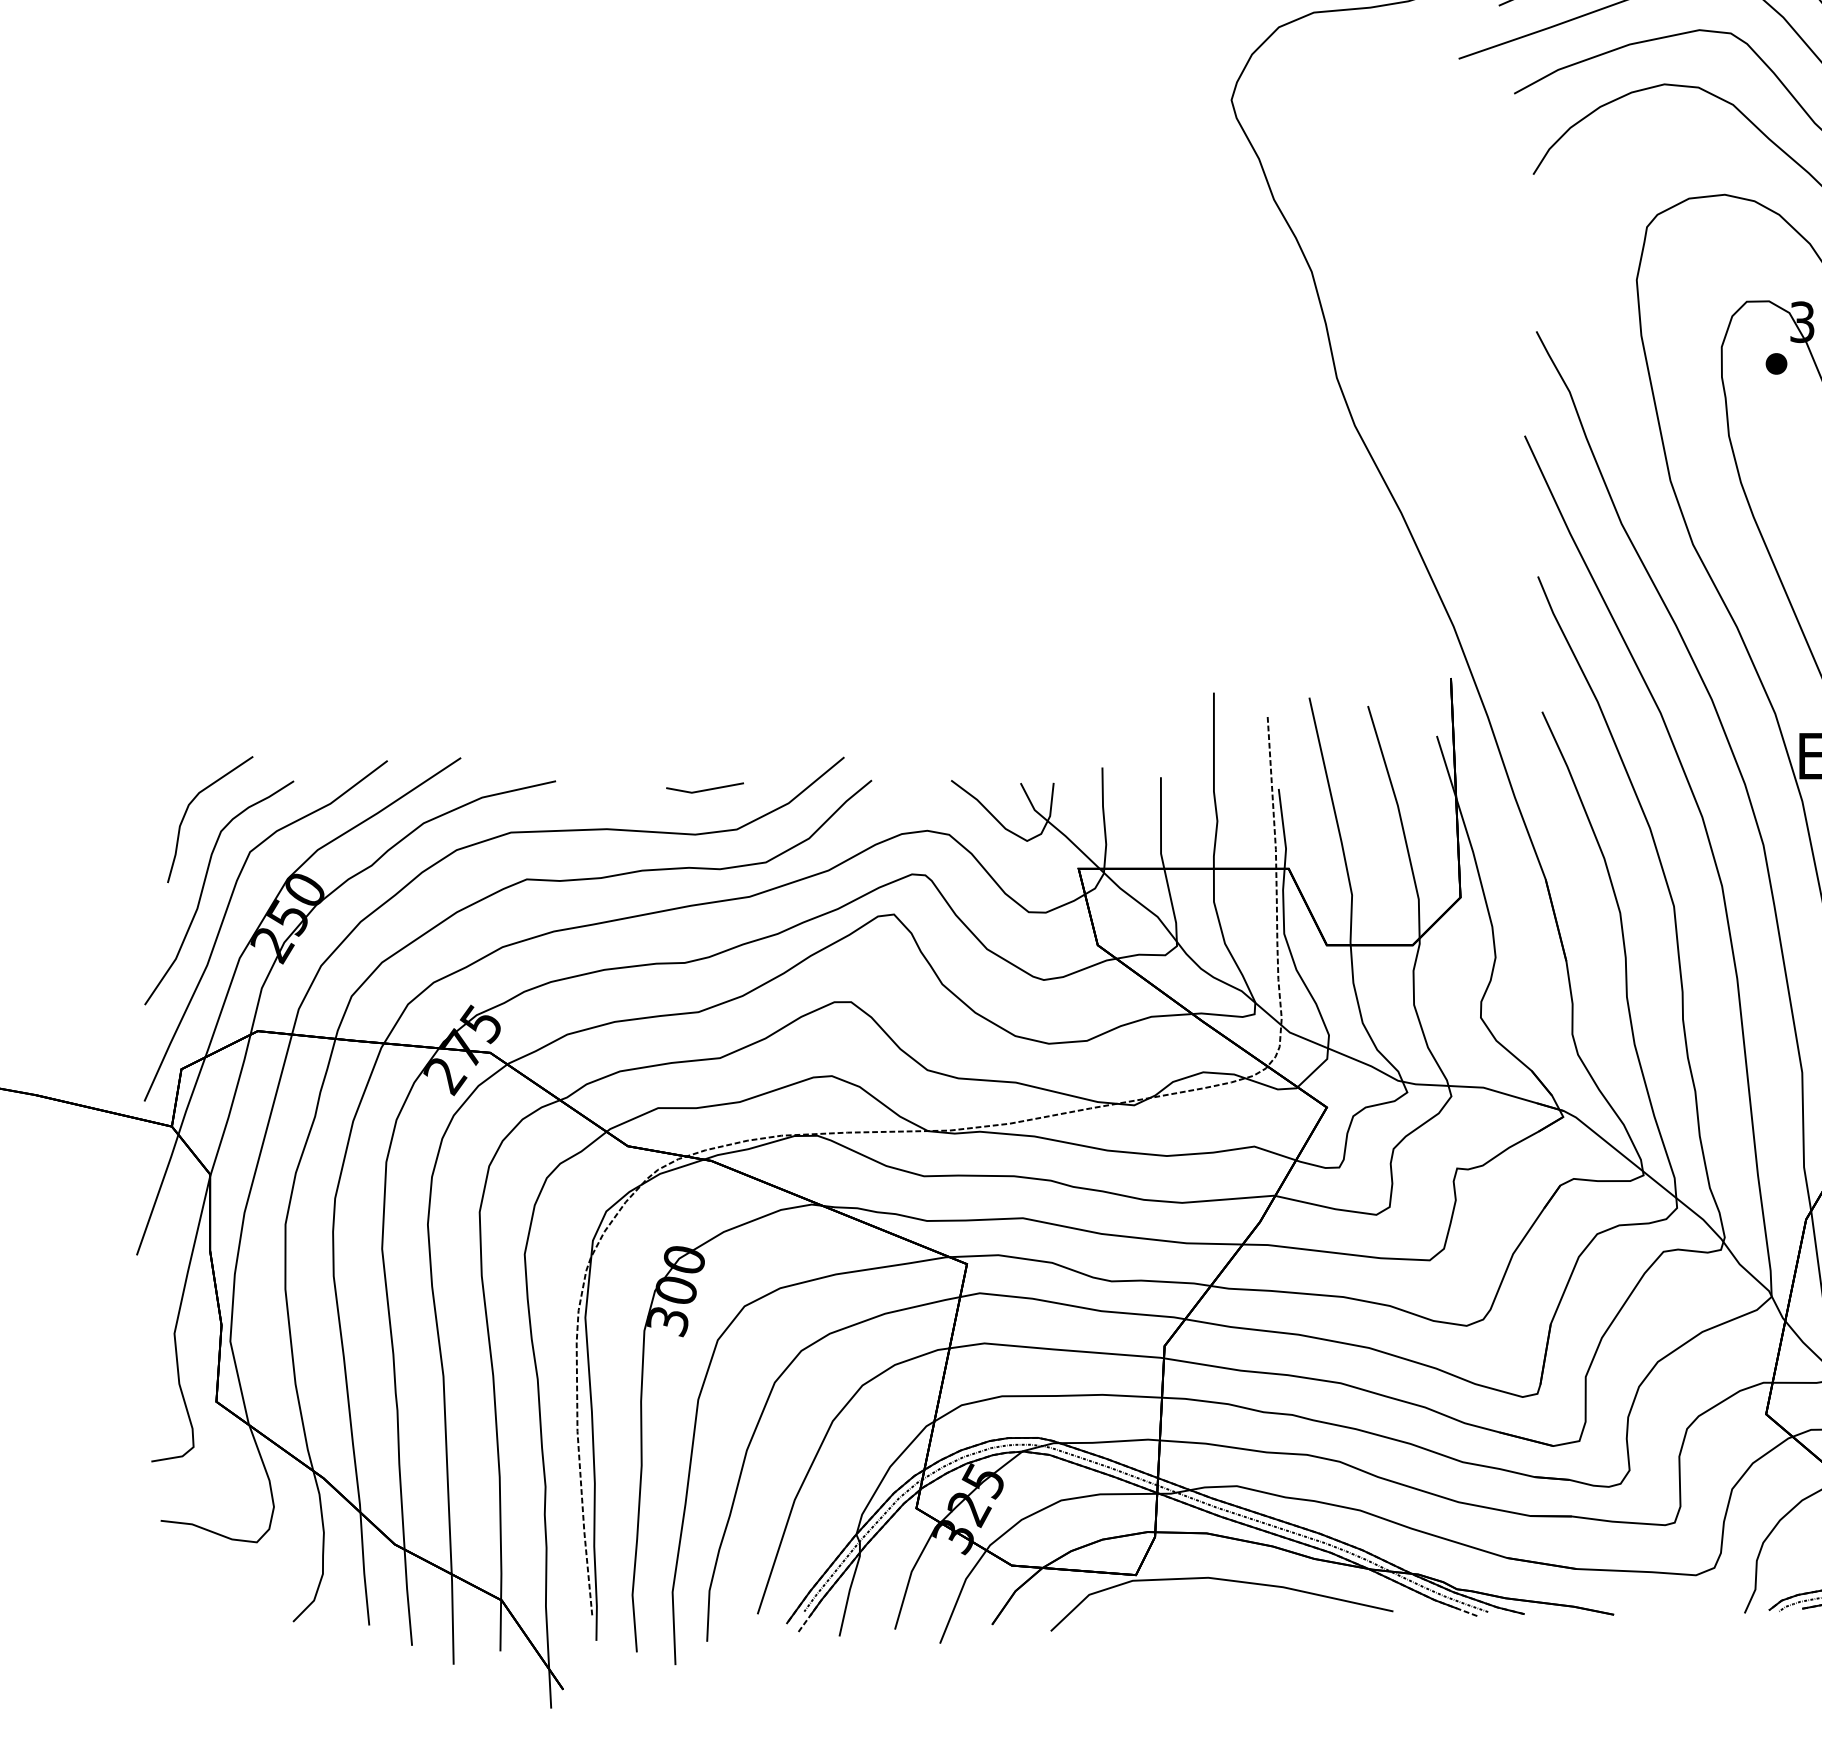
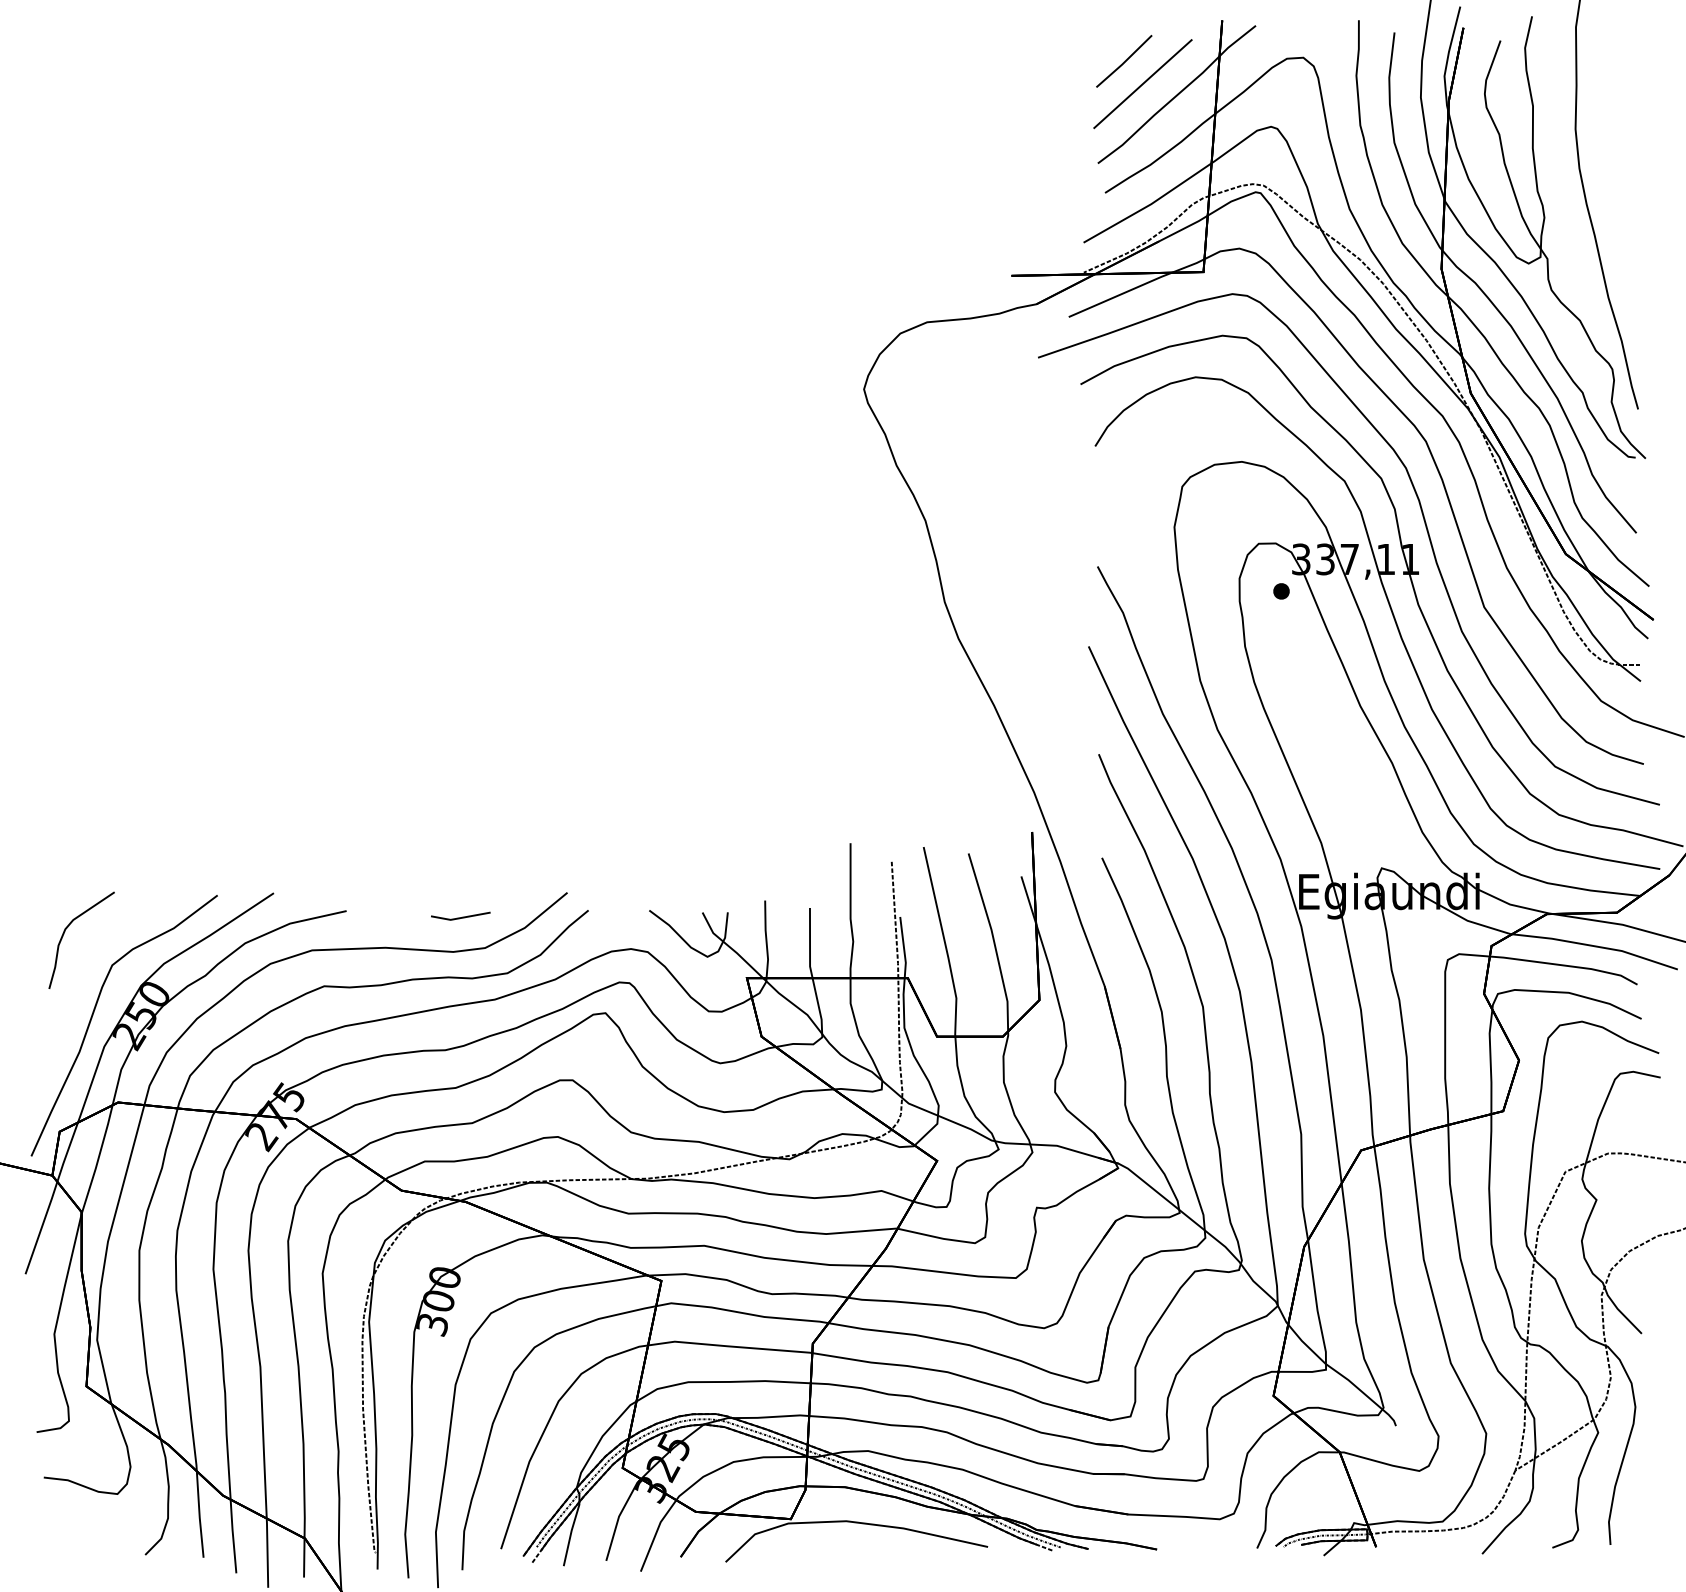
part: (204, 887) -> (77, 992), removed

